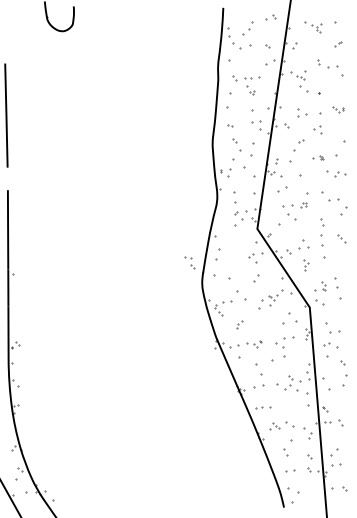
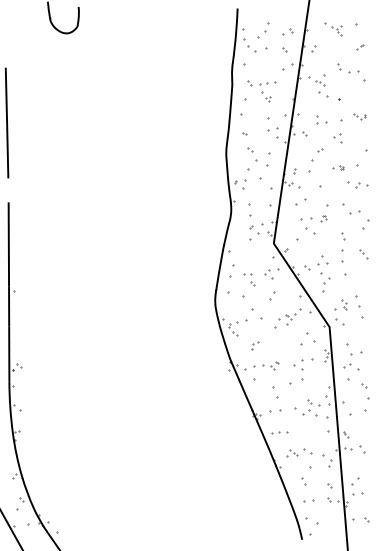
part: (270, 17) -> (287, 31), moved
part: (189, 262) -> (249, 279), moved
part: (305, 265) -> (325, 282), size x1.67

